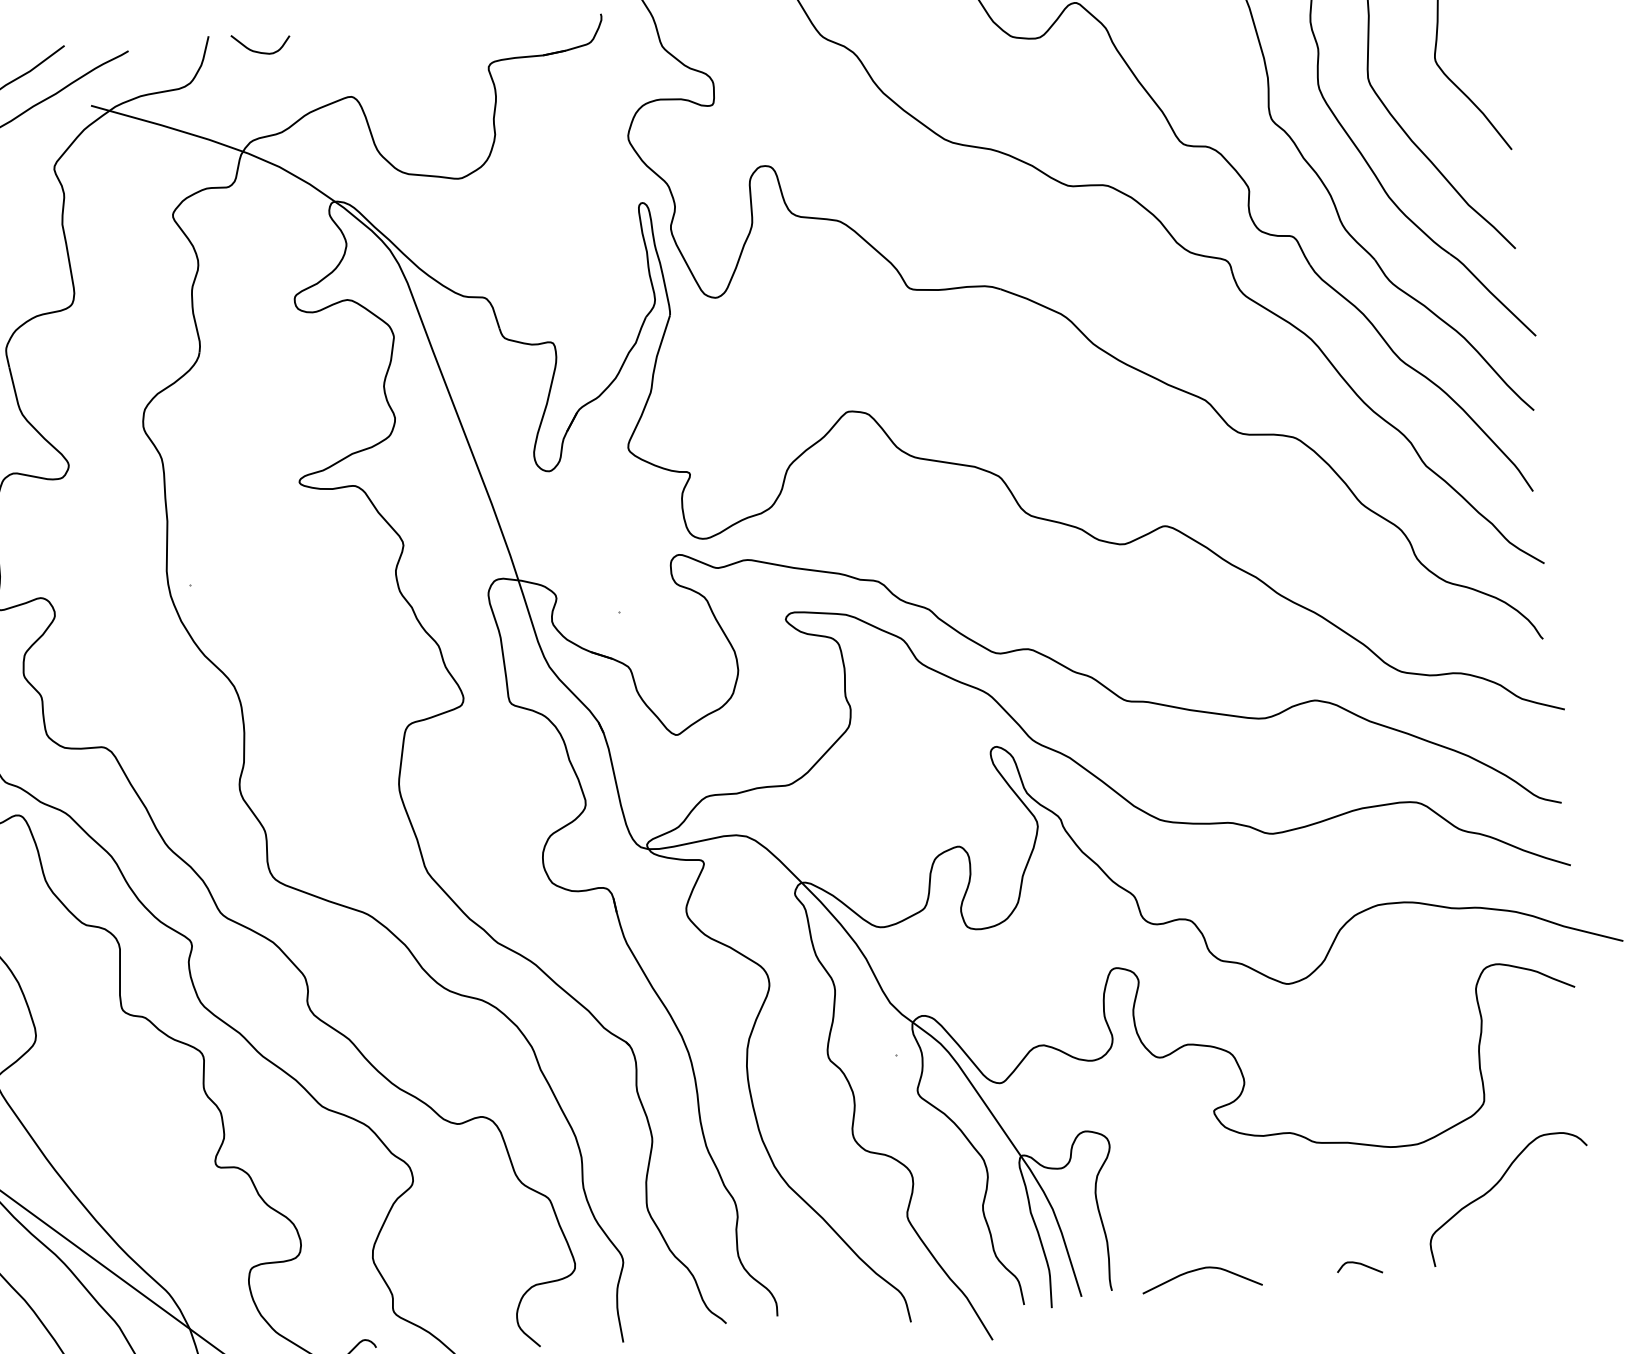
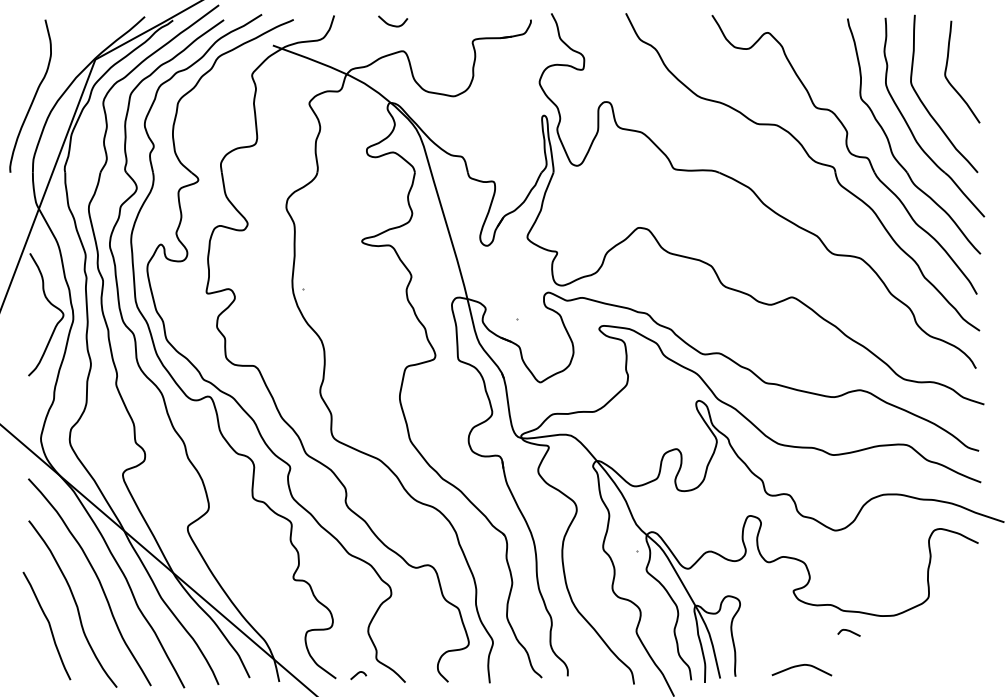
curve: (260, 50) -> (392, 24), moved
curve: (1498, 1185) -> (932, 639), removed
curve: (1358, 1264) -> (848, 631), moved
curve: (1200, 1271) -> (801, 666), moved

